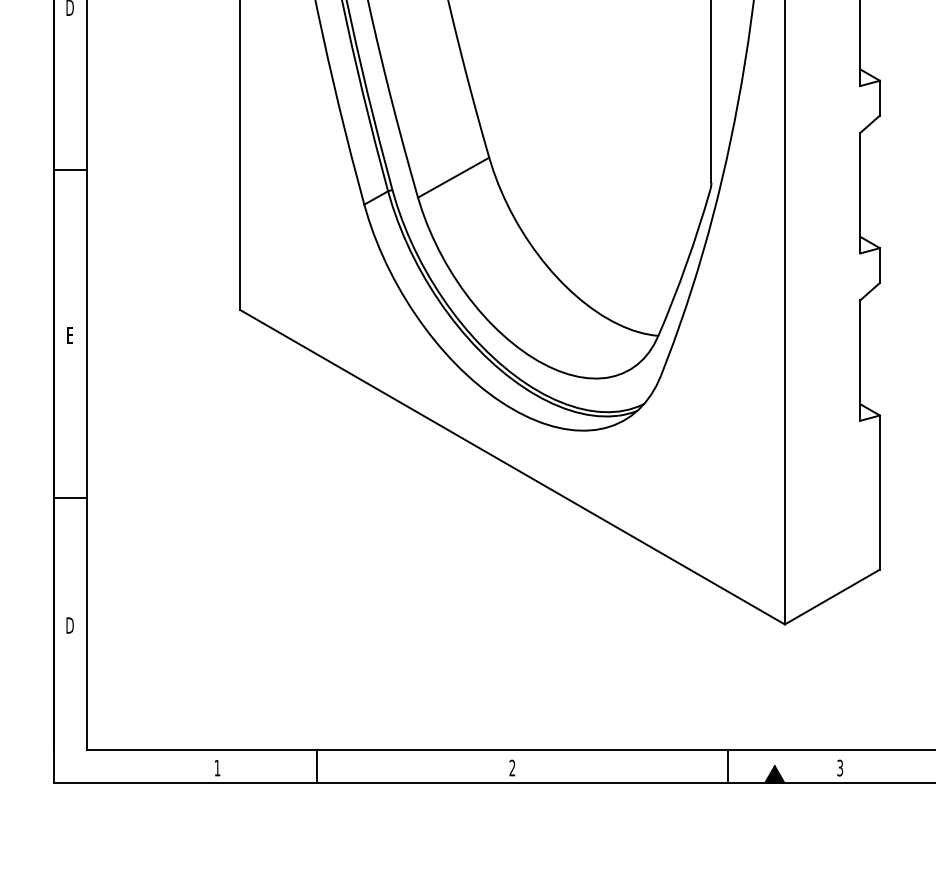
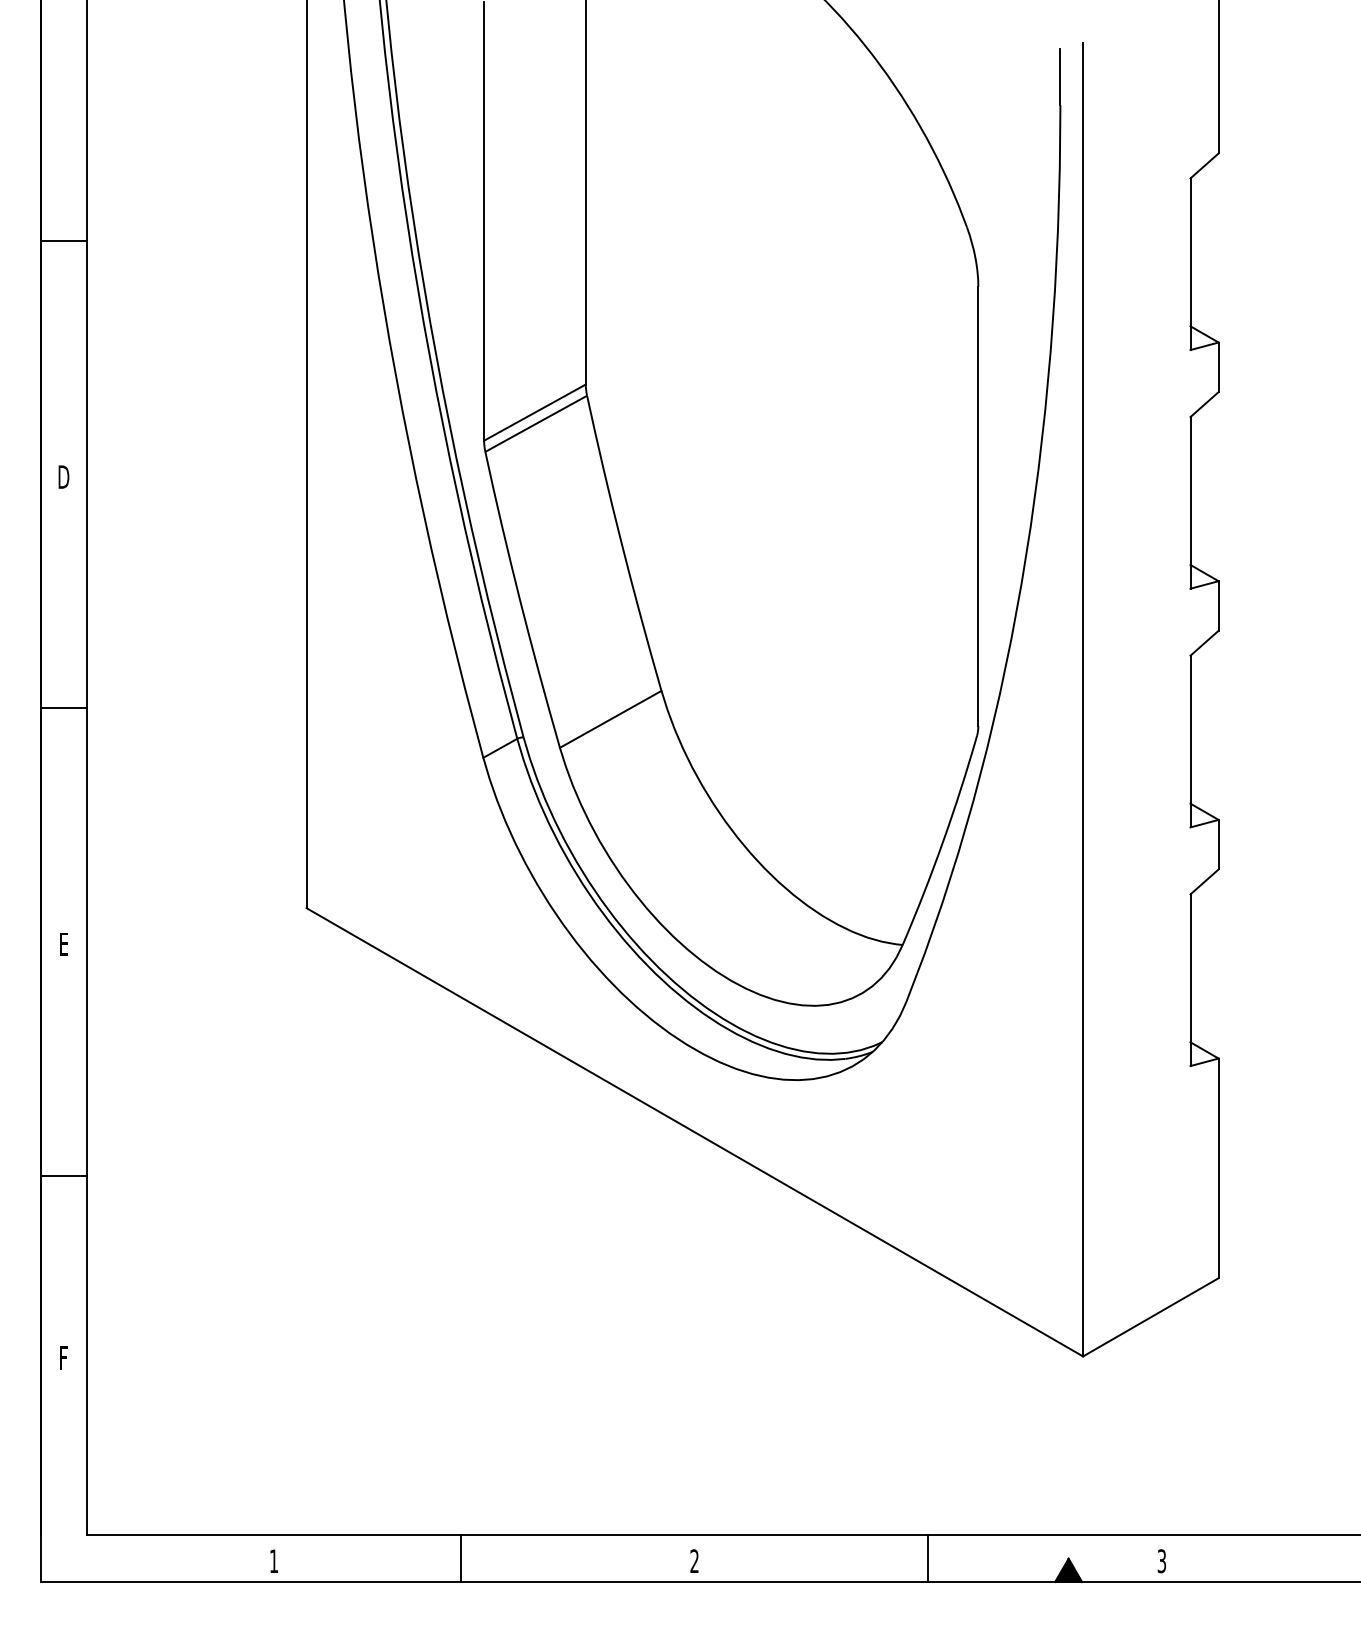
text: (69, 625) -> (63, 1357), D -> F
line: (317, 766) -> (461, 1558), moved
line: (728, 766) -> (928, 1558), moved

